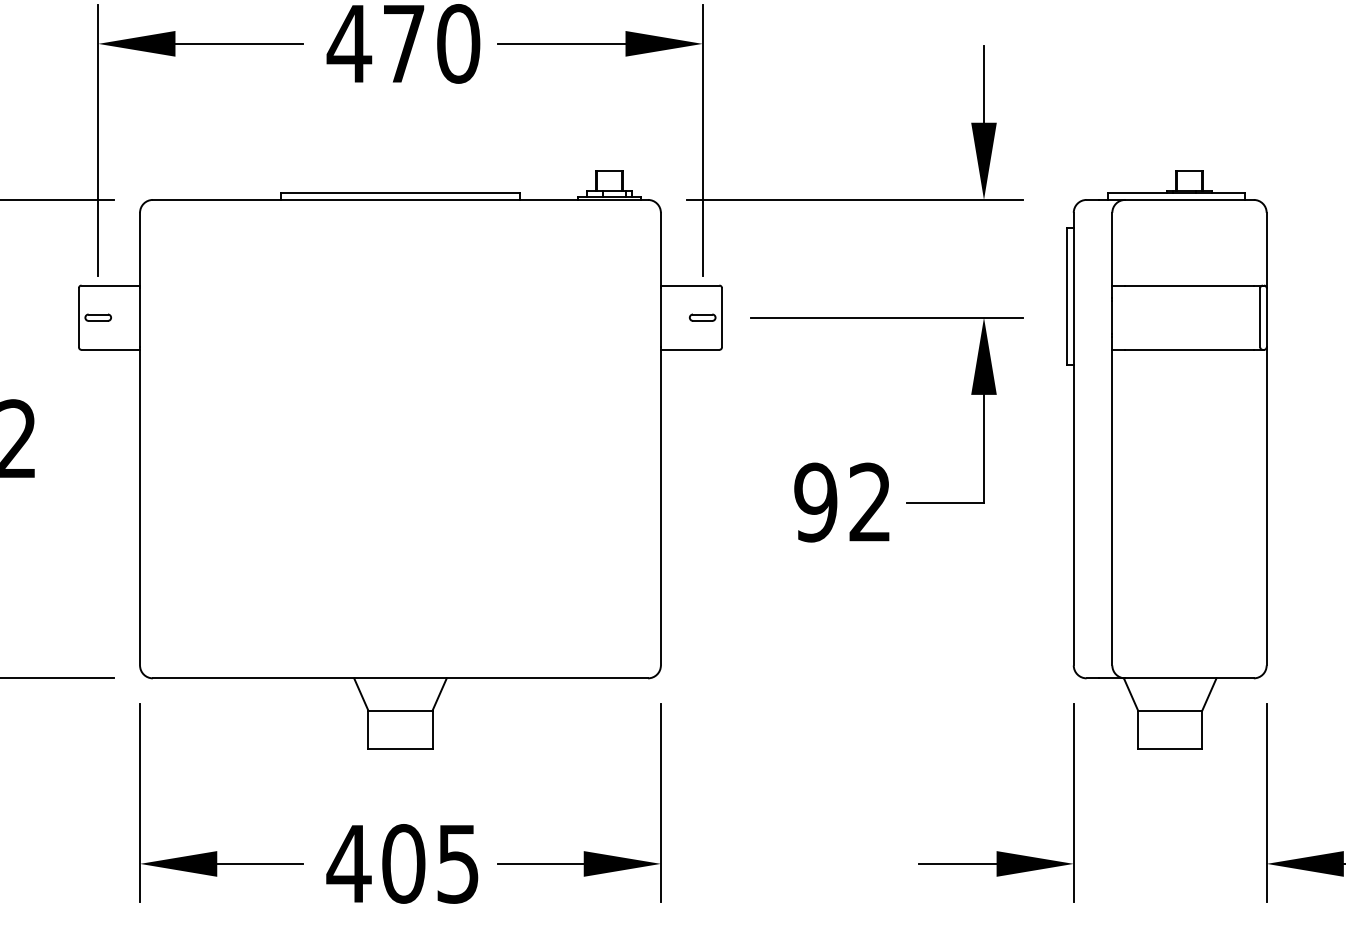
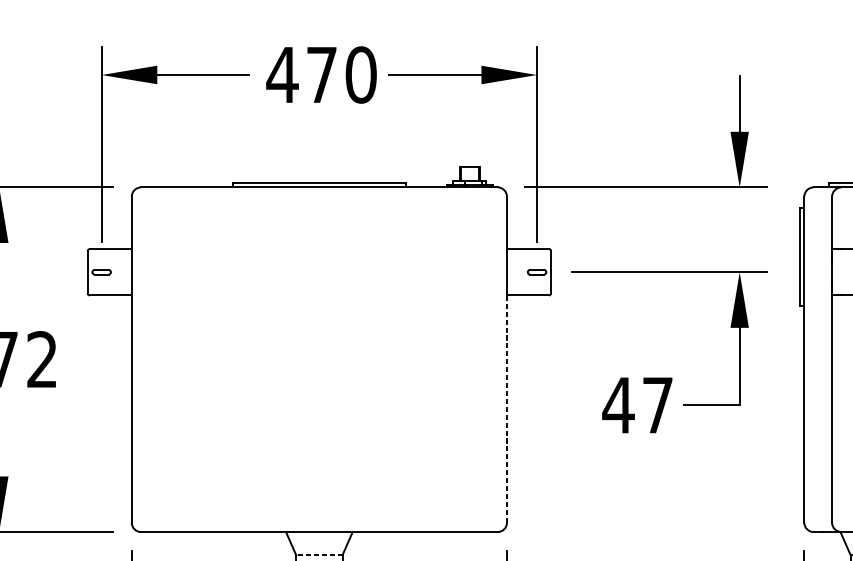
text: (841, 502) -> (637, 405), 92 -> 47
line: (660, 507) -> (506, 408), solid -> dashed
line: (399, 710) -> (318, 555), solid -> dashed

